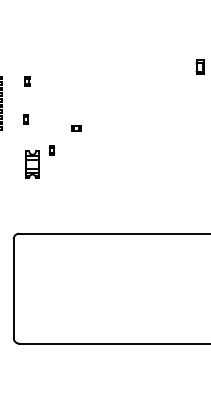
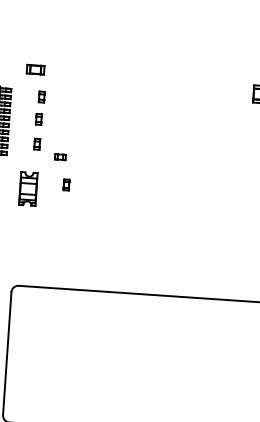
part: (20, 59) -> (35, 69), added
part: (26, 99) -> (39, 119), added
part: (76, 128) -> (60, 157), moved
part: (32, 164) -> (28, 188), moved

